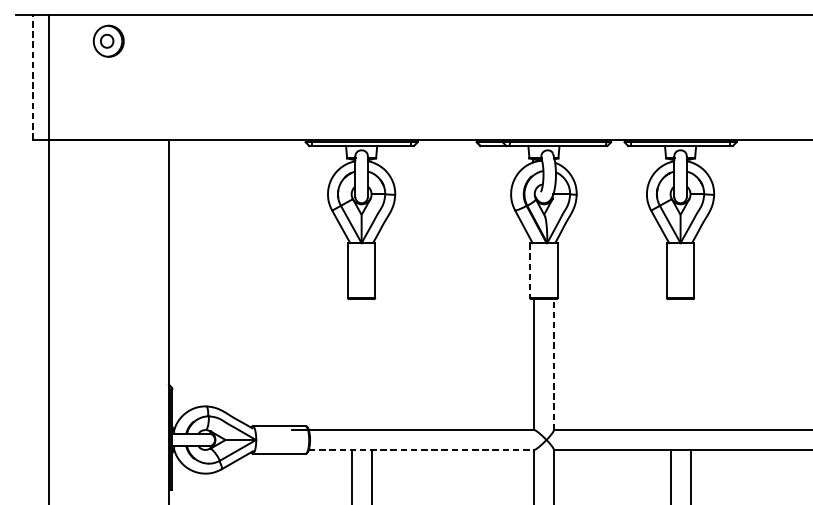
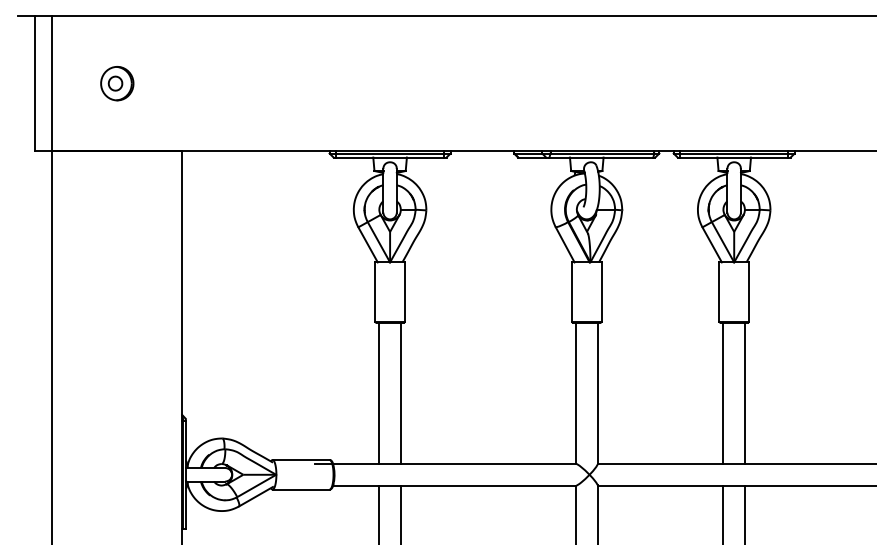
part: (108, 41) -> (117, 83), moved
line: (32, 77) -> (35, 83), dashed -> solid
line: (530, 270) -> (572, 291), dashed -> solid
line: (351, 364) -> (379, 393), added
line: (371, 364) -> (400, 393), added
line: (553, 364) -> (597, 393), dashed -> solid
line: (670, 364) -> (723, 393), added
line: (690, 364) -> (744, 393), added
line: (421, 449) -> (454, 485), dashed -> solid

